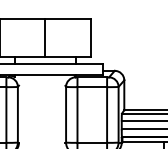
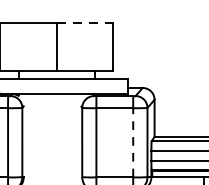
line: (68, 18) -> (85, 22), solid -> dashed
line: (107, 114) -> (133, 142), solid -> dashed

